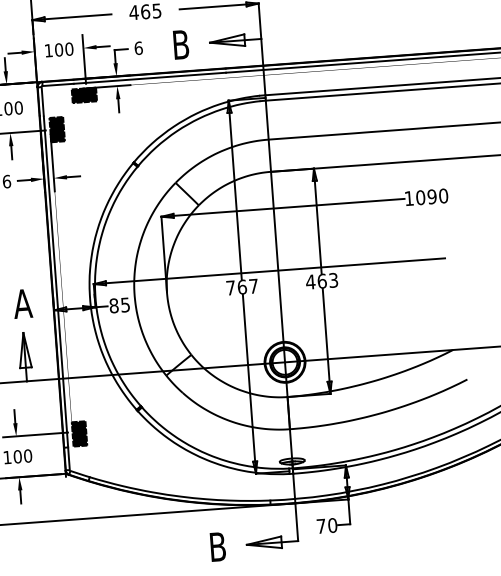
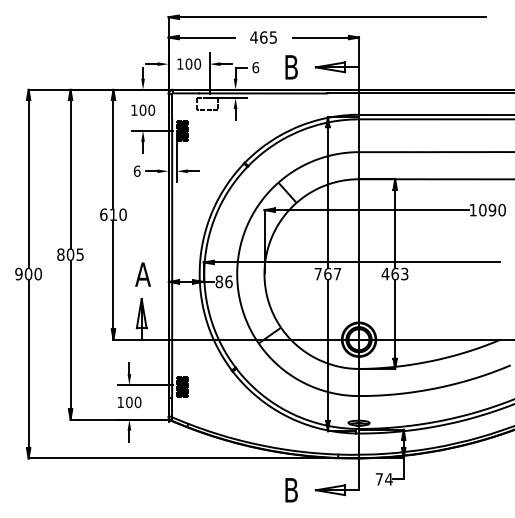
fill: (84, 95) -> (207, 103), removed
text: (124, 304) -> (228, 281), 85 -> 86
text: (332, 525) -> (388, 479), 70 -> 74

